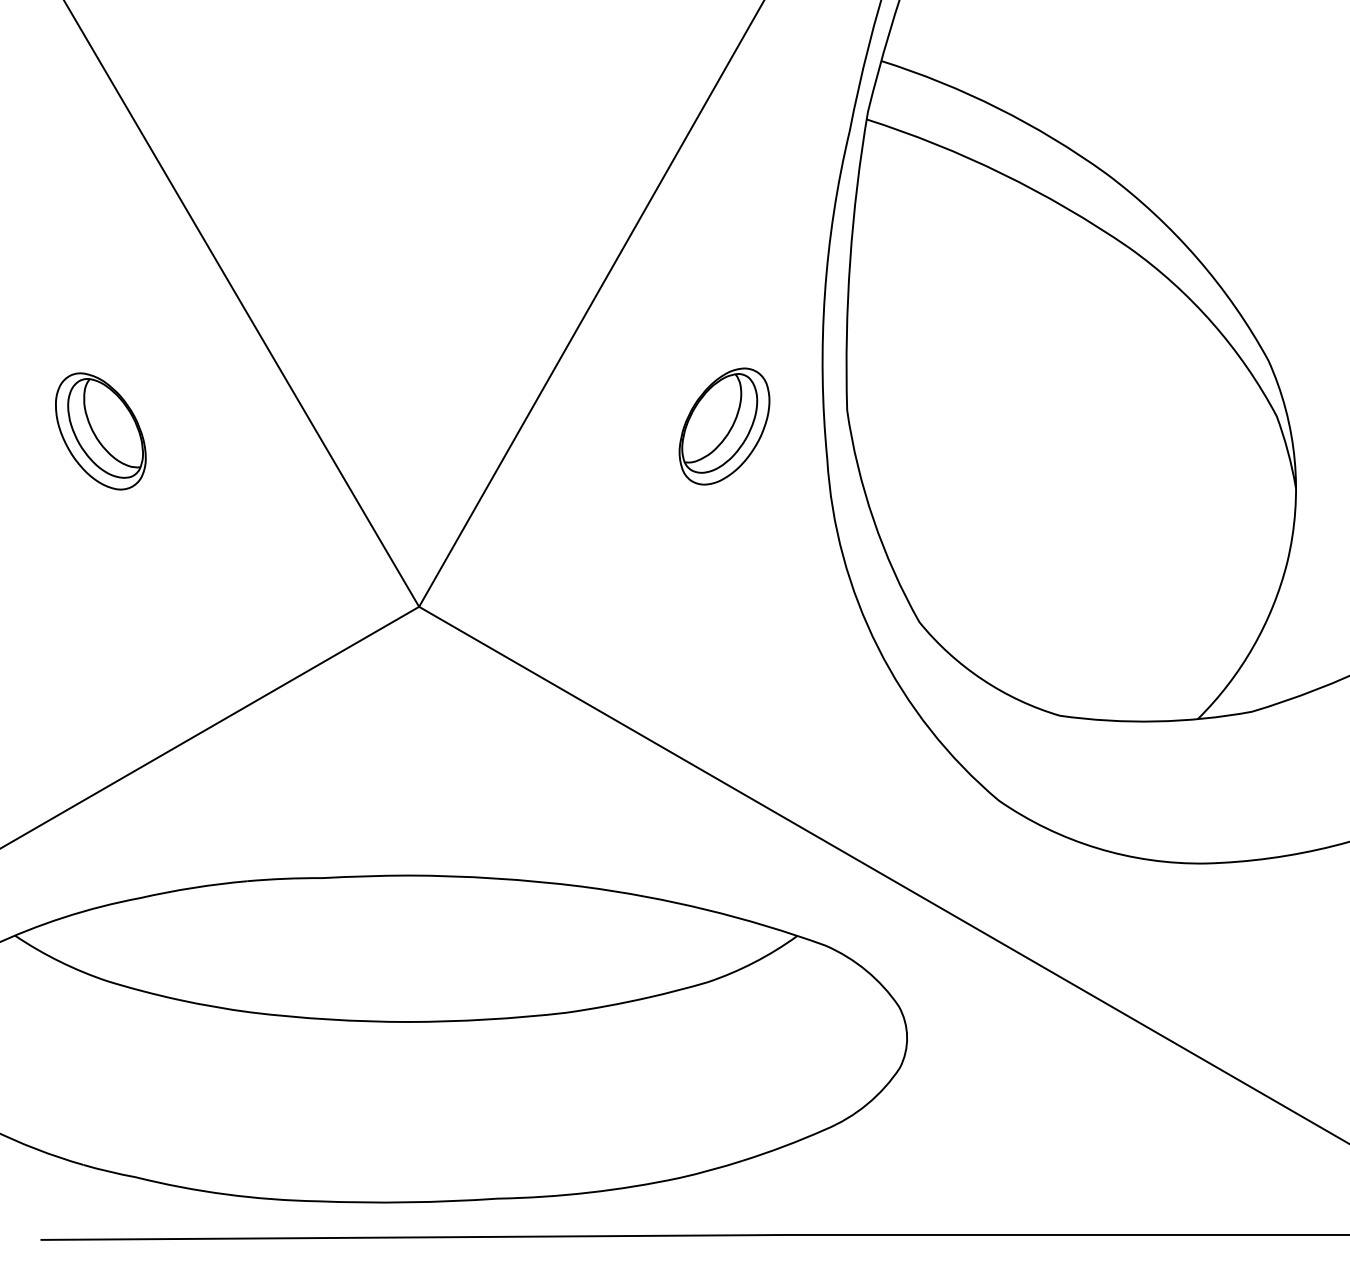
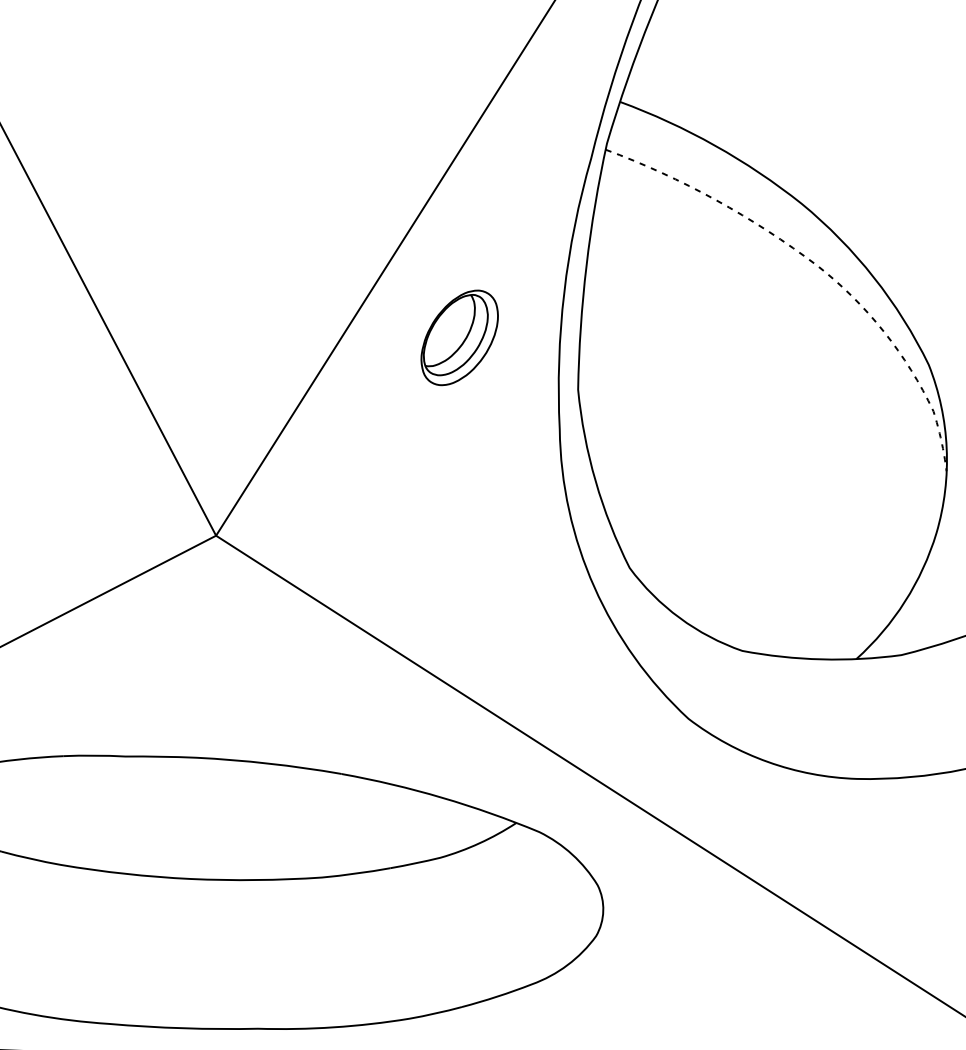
line: (1140, 256) -> (826, 273), solid -> dashed
part: (724, 426) -> (459, 337), moved

